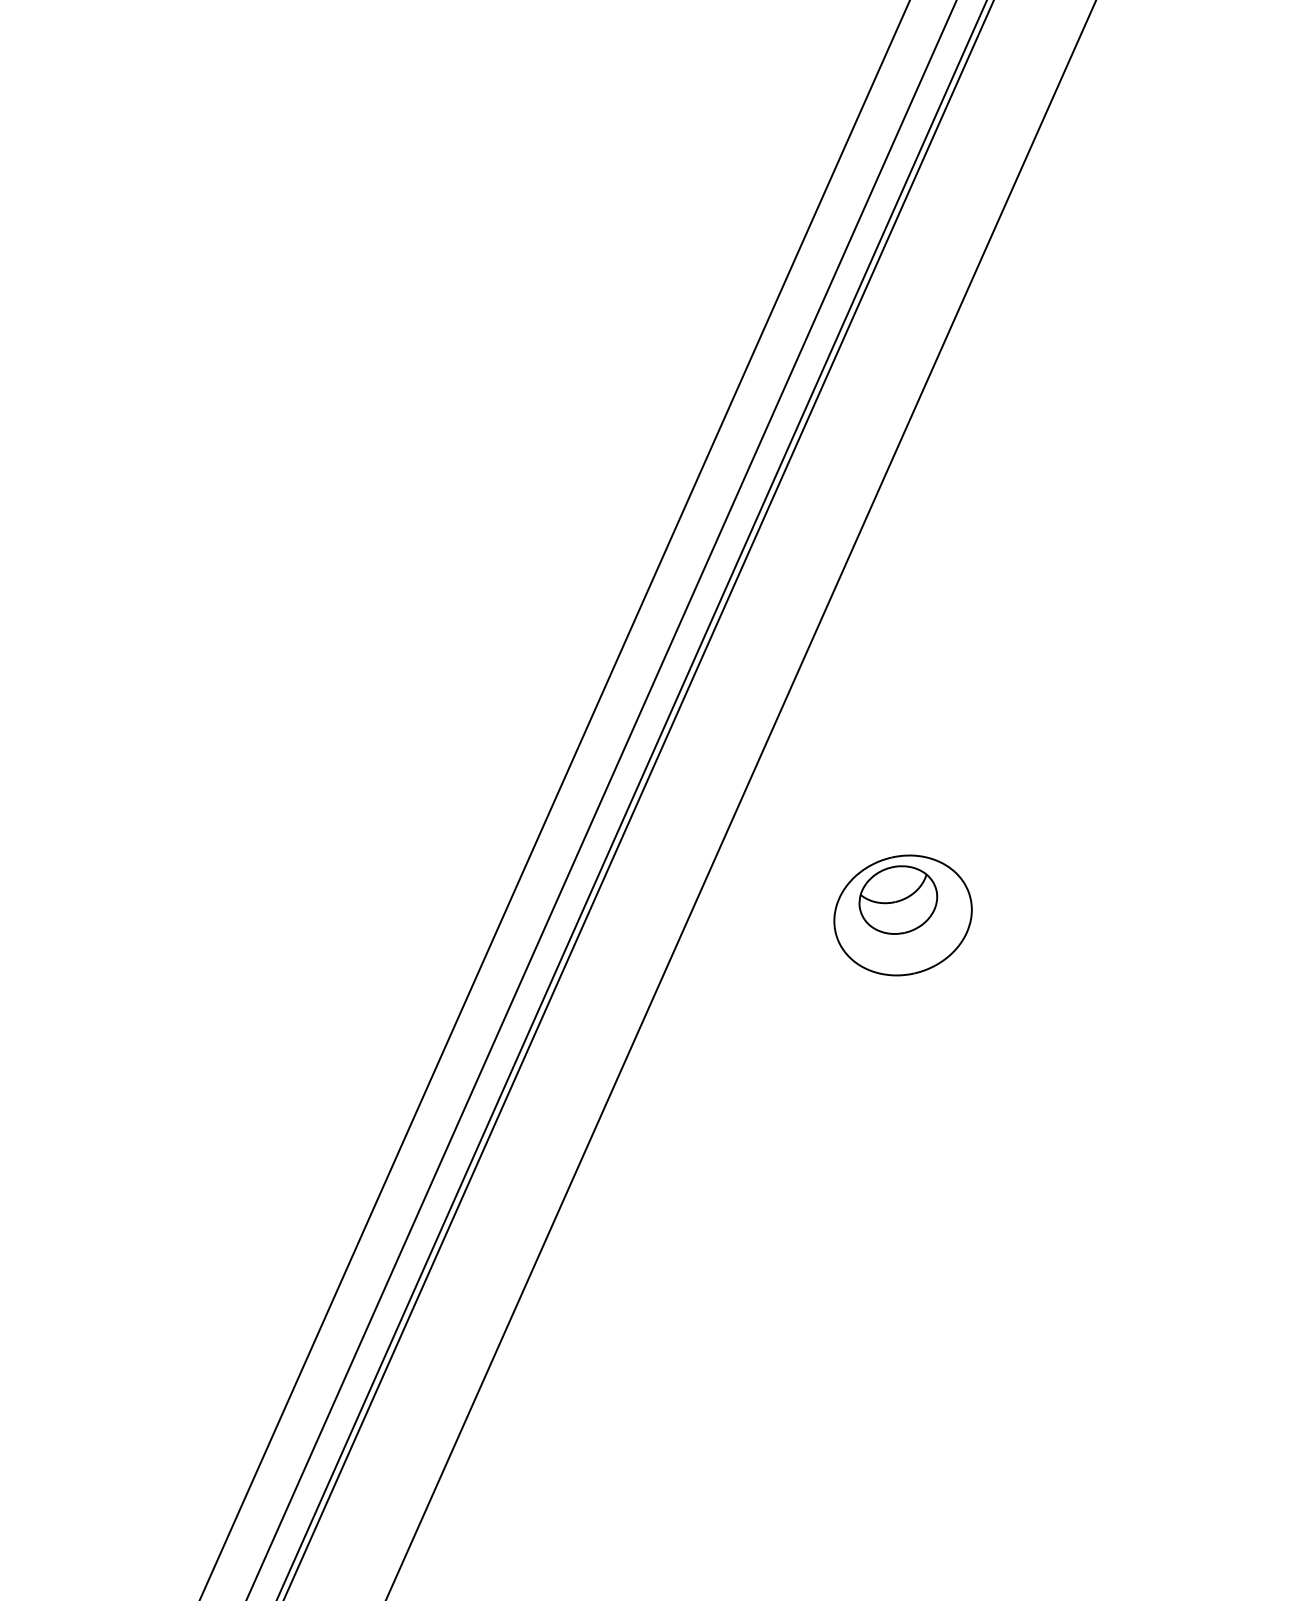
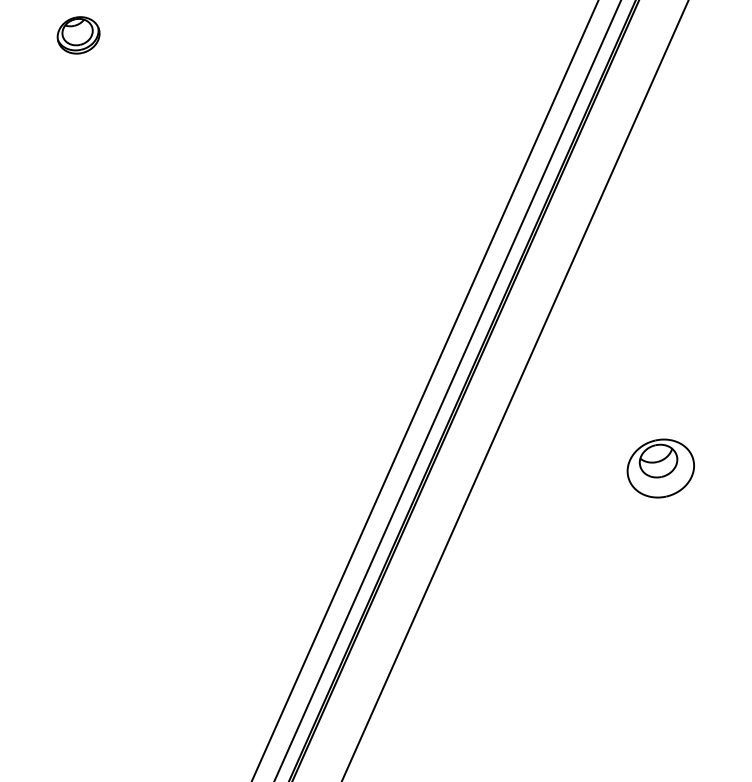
part: (902, 915) -> (660, 468), moved

